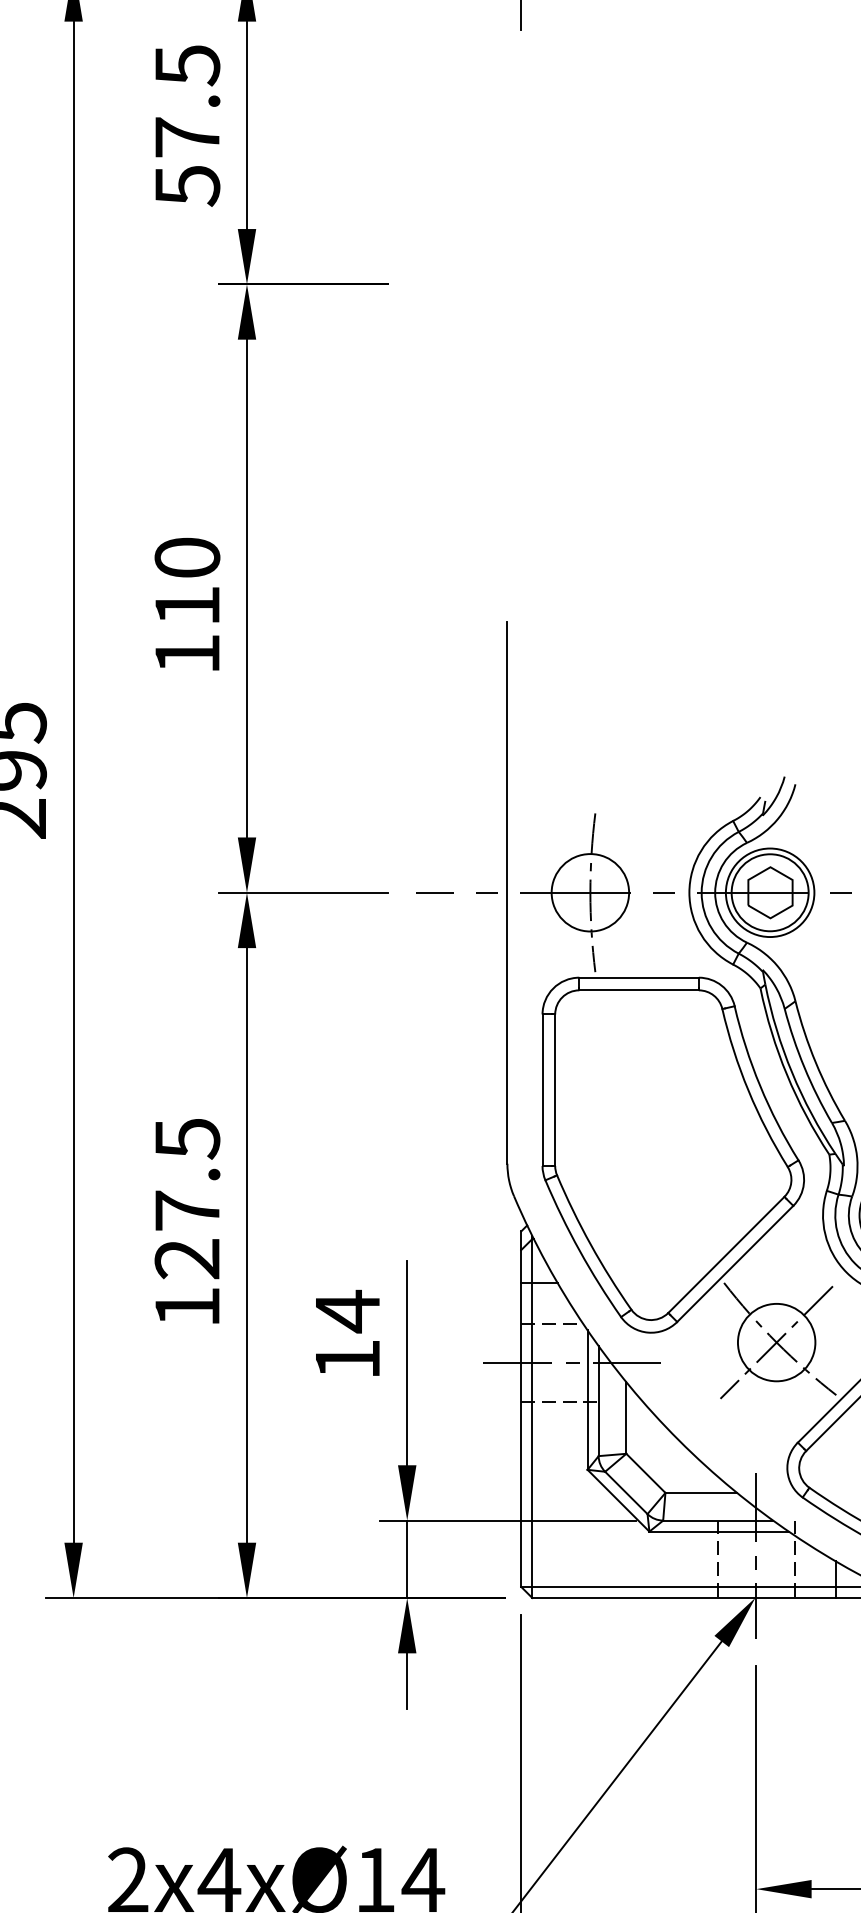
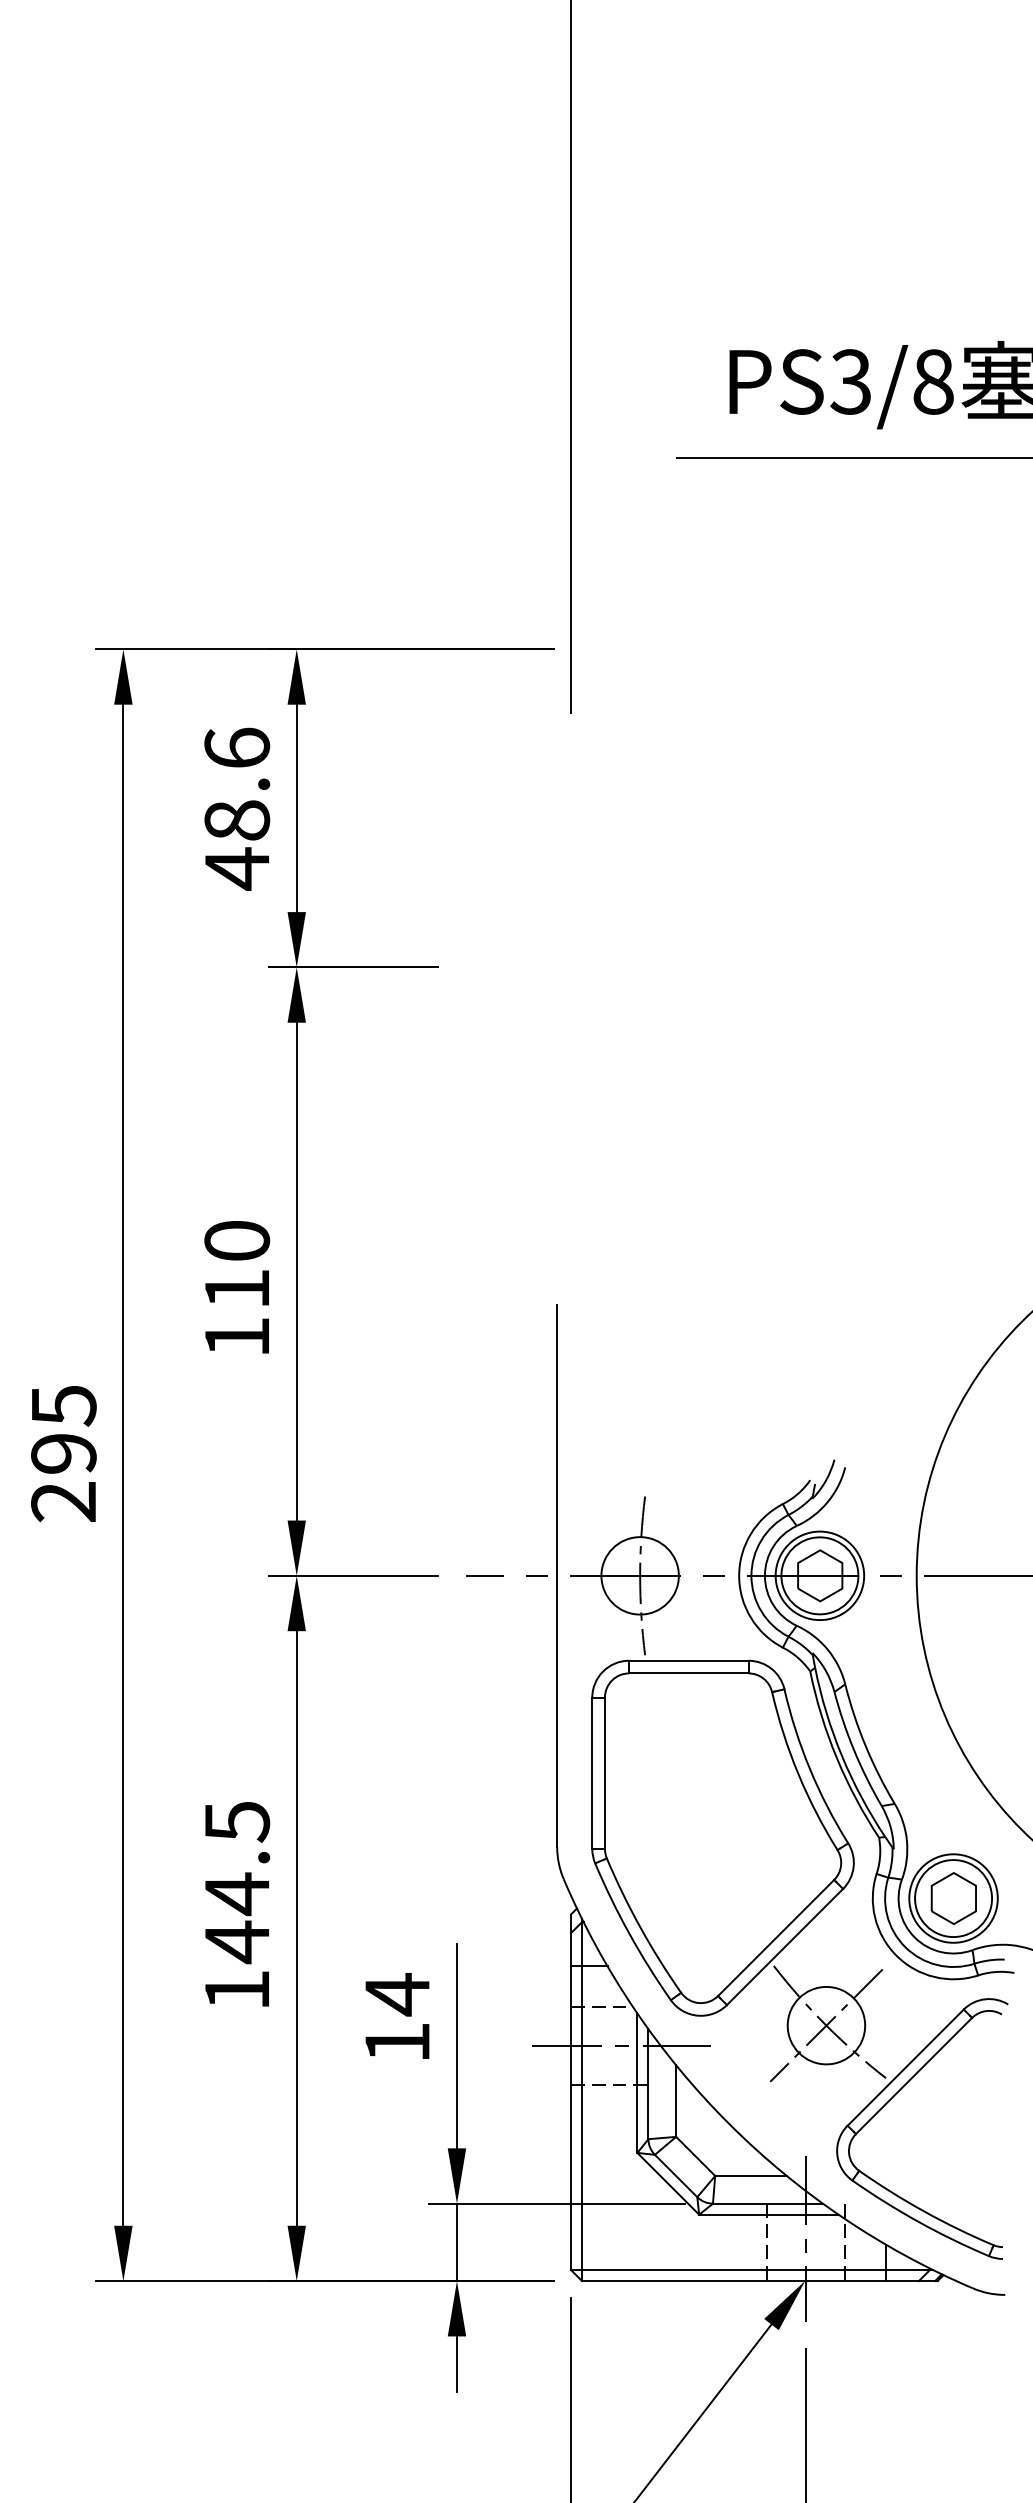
text: (187, 125) -> (237, 808), 57.5 -> 48.6
text: (186, 1235) -> (236, 1918), 127.5 -> 144.5

